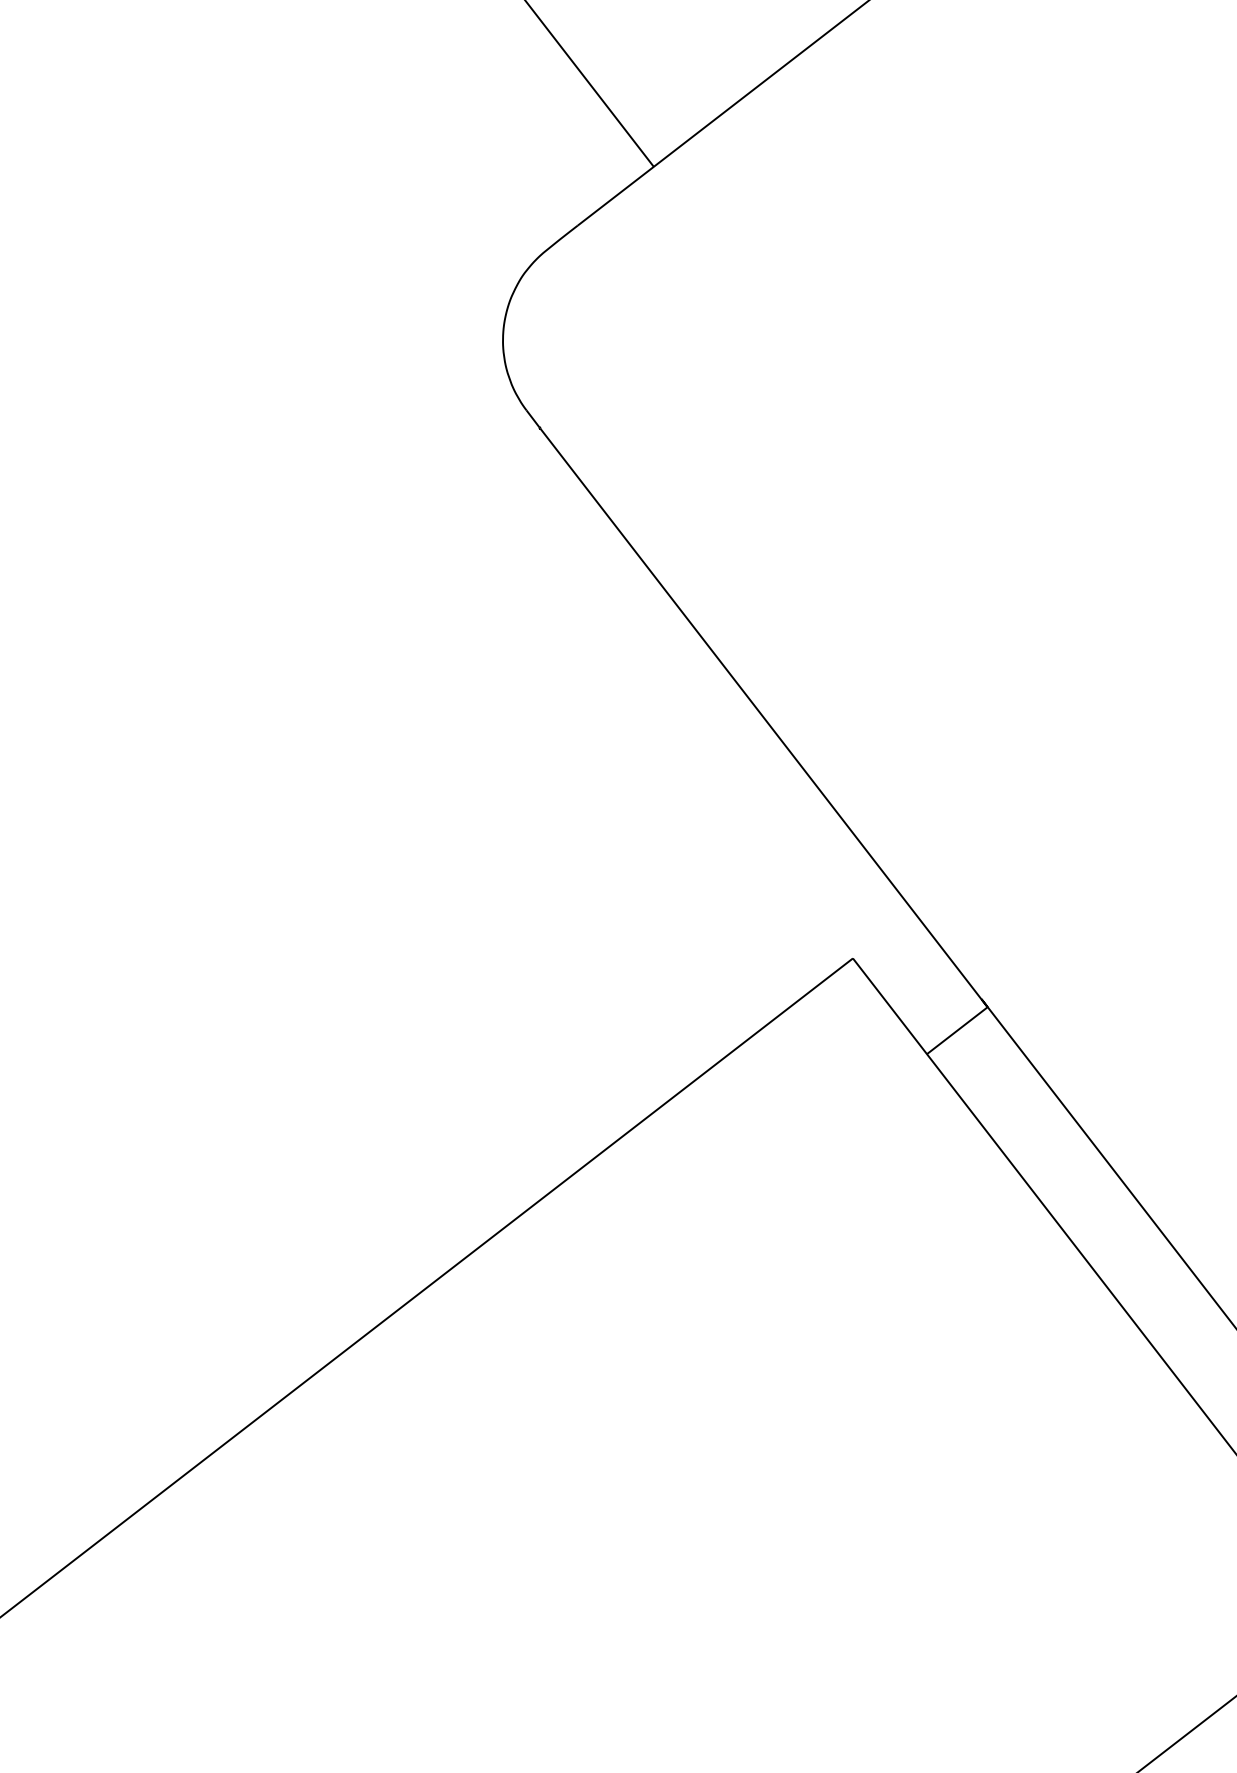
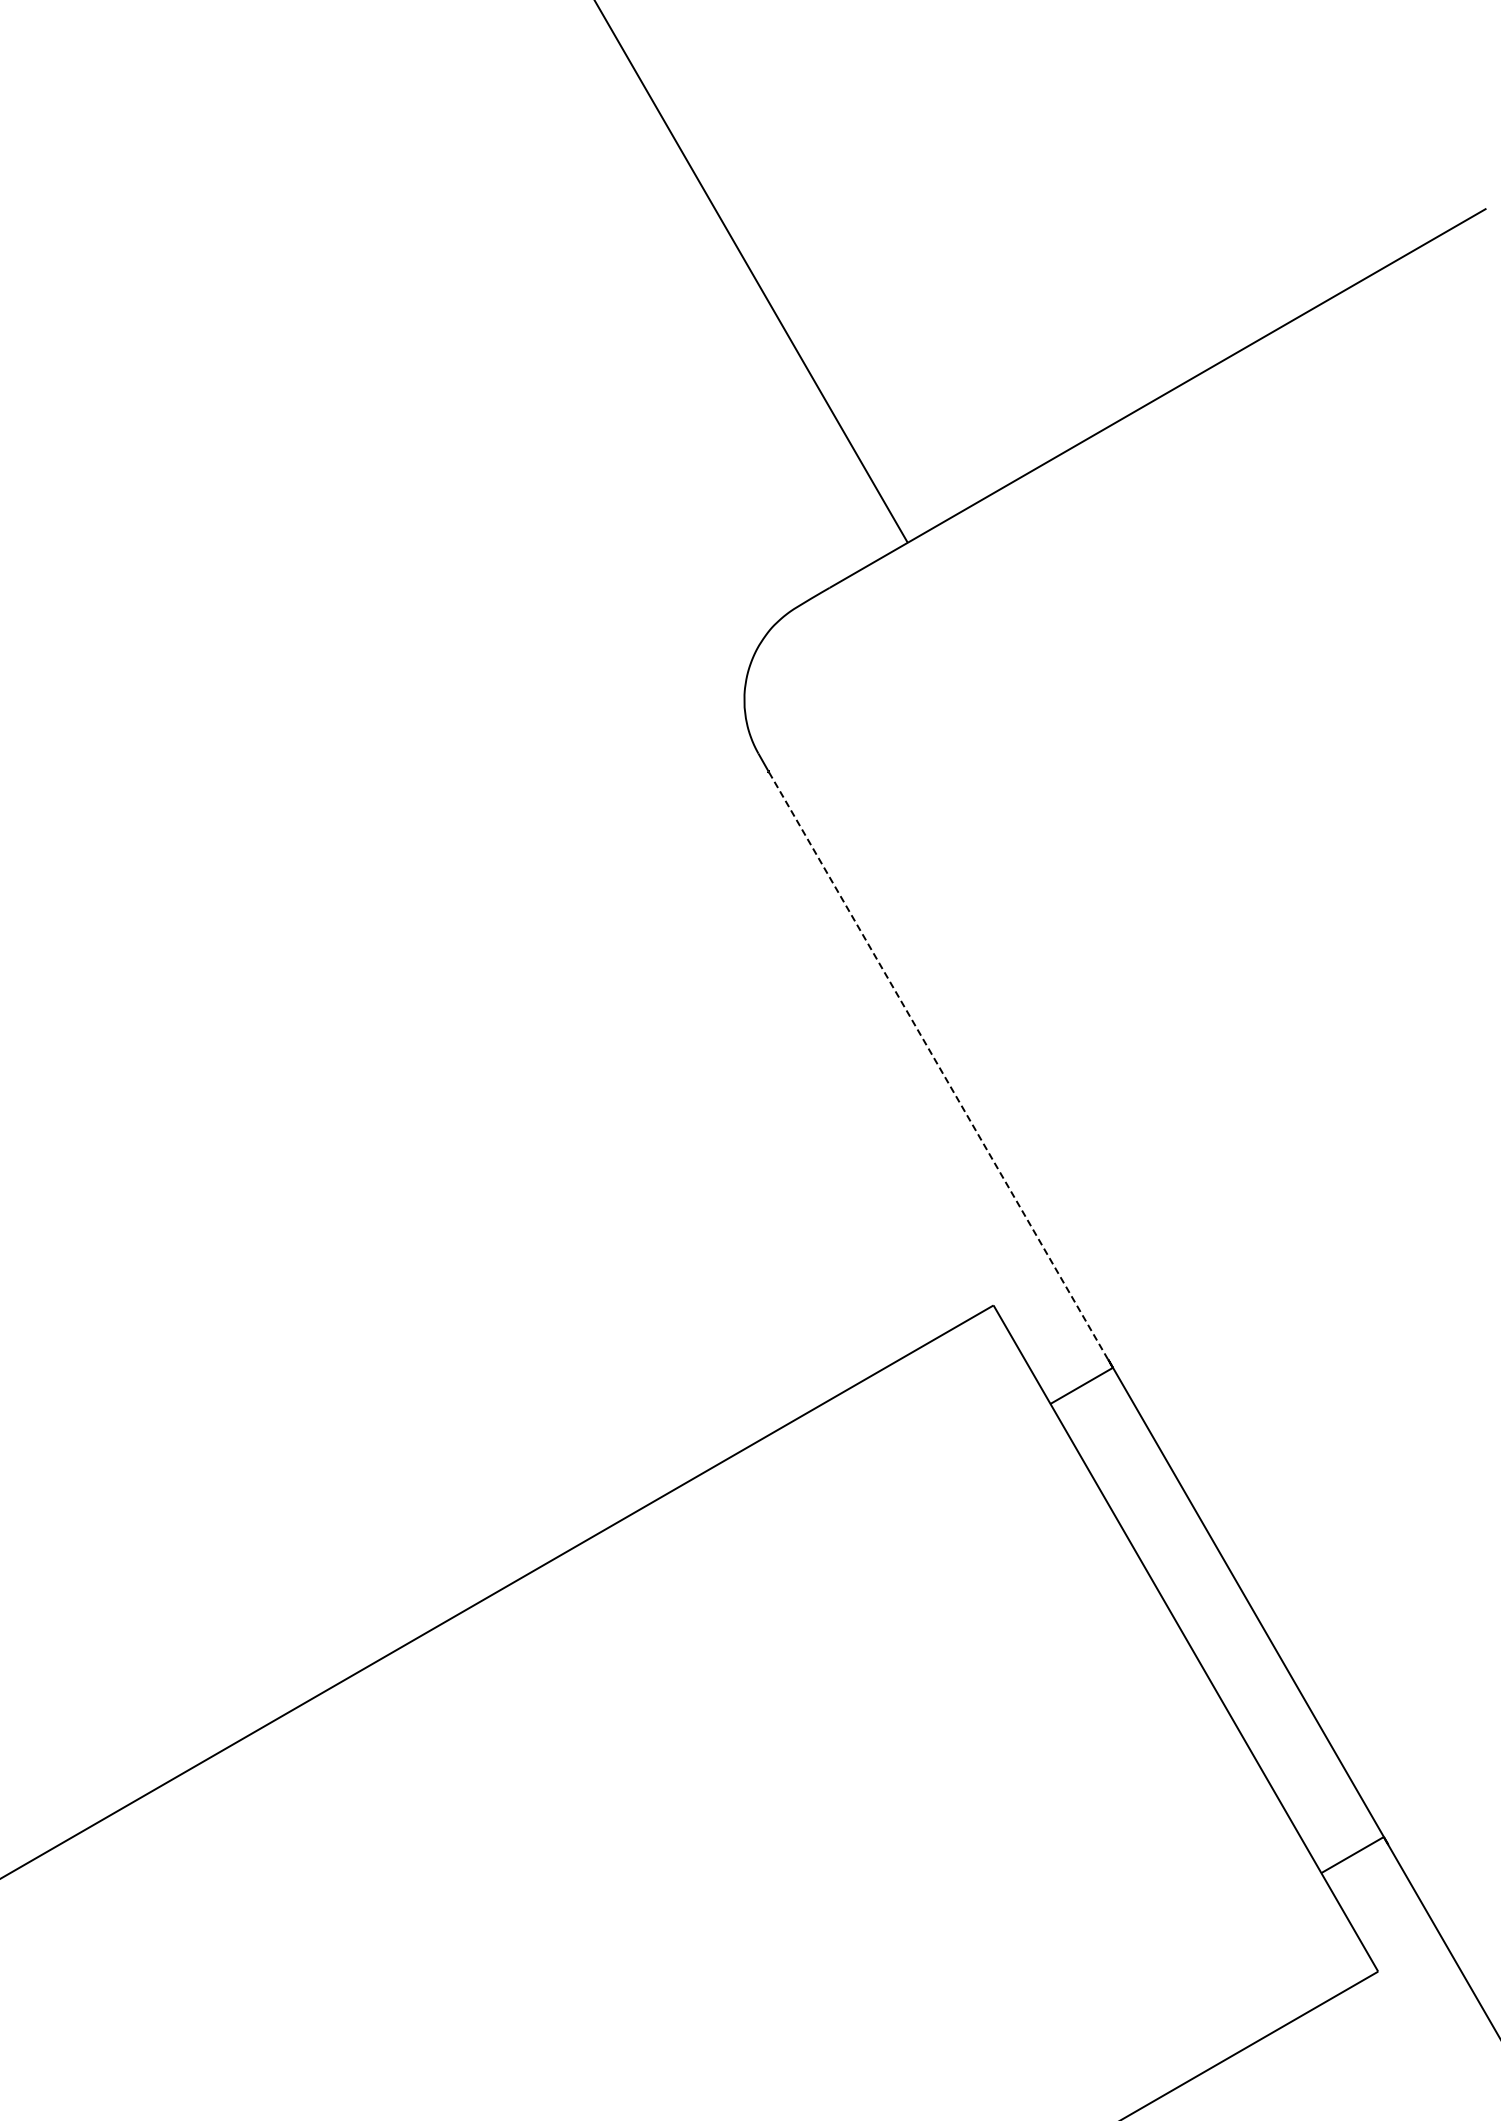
line: (763, 718) -> (940, 1070), solid -> dashed

